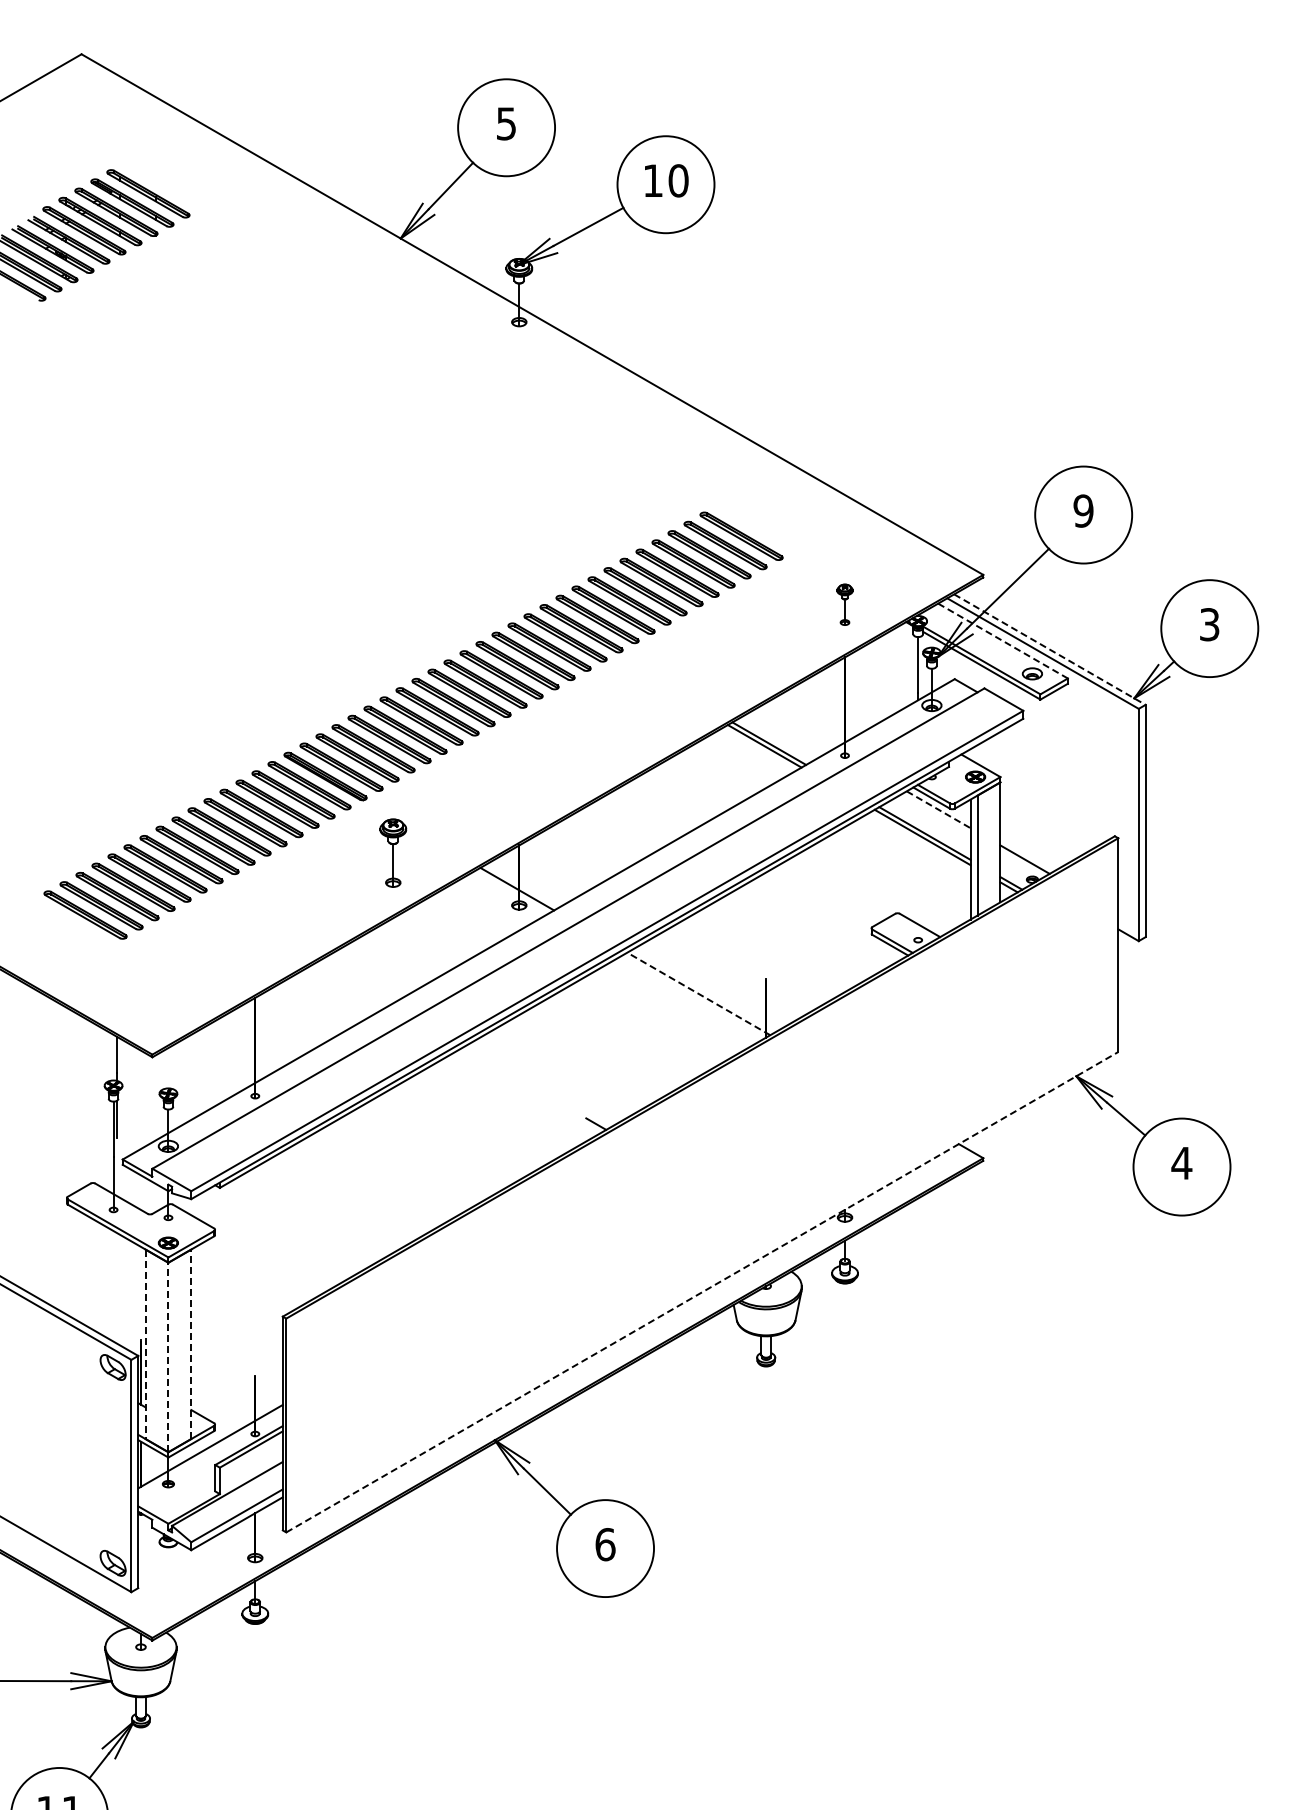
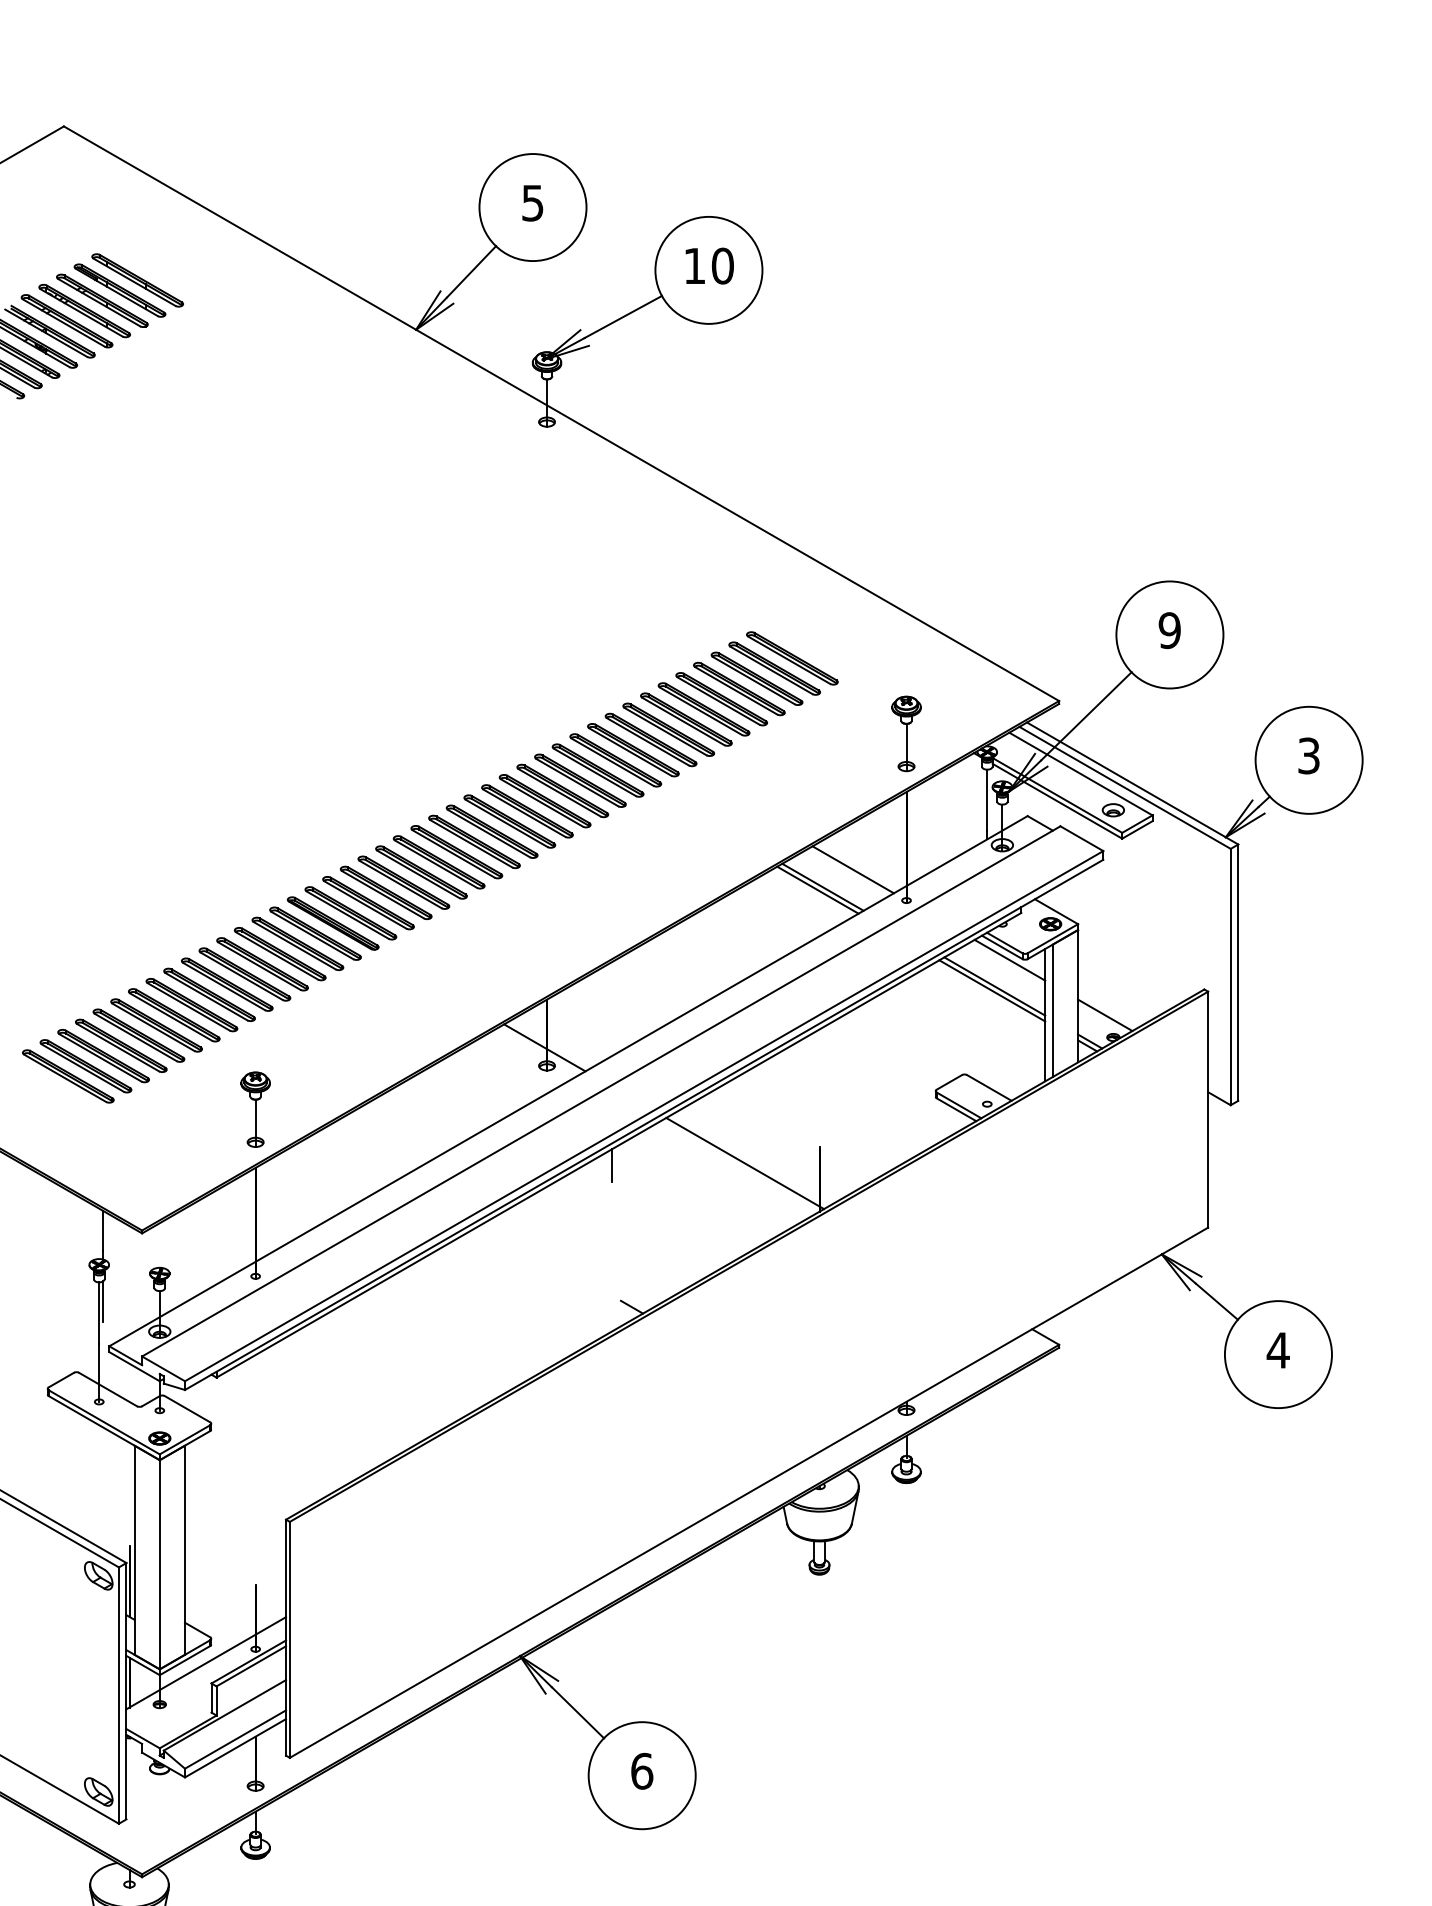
part: (844, 604) -> (905, 733), size x1.67
line: (1003, 641) -> (1081, 774), dashed -> solid
line: (1049, 649) -> (1132, 783), dashed -> solid
line: (796, 727) -> (852, 869), added
line: (938, 809) -> (1009, 959), dashed -> solid
part: (393, 852) -> (255, 1108), moved
line: (698, 993) -> (744, 1163), dashed -> solid
line: (578, 995) -> (612, 1165), added
line: (702, 1291) -> (749, 1491), dashed -> solid
line: (145, 1344) -> (134, 1550), dashed -> solid
line: (191, 1344) -> (185, 1550), dashed -> solid
line: (168, 1357) -> (159, 1564), dashed -> solid

